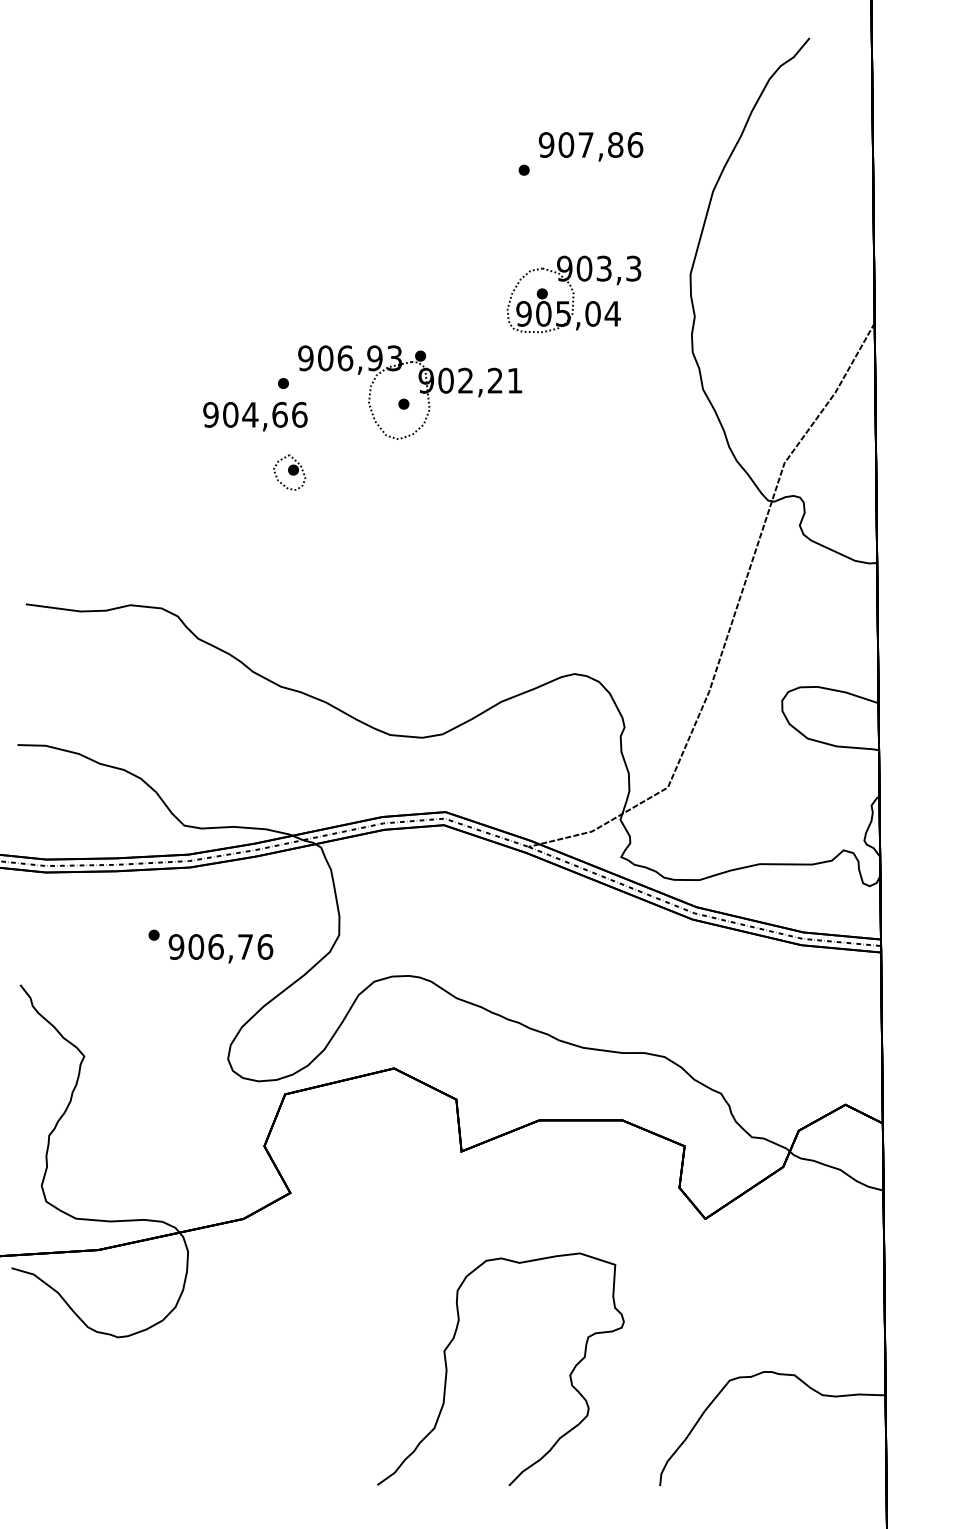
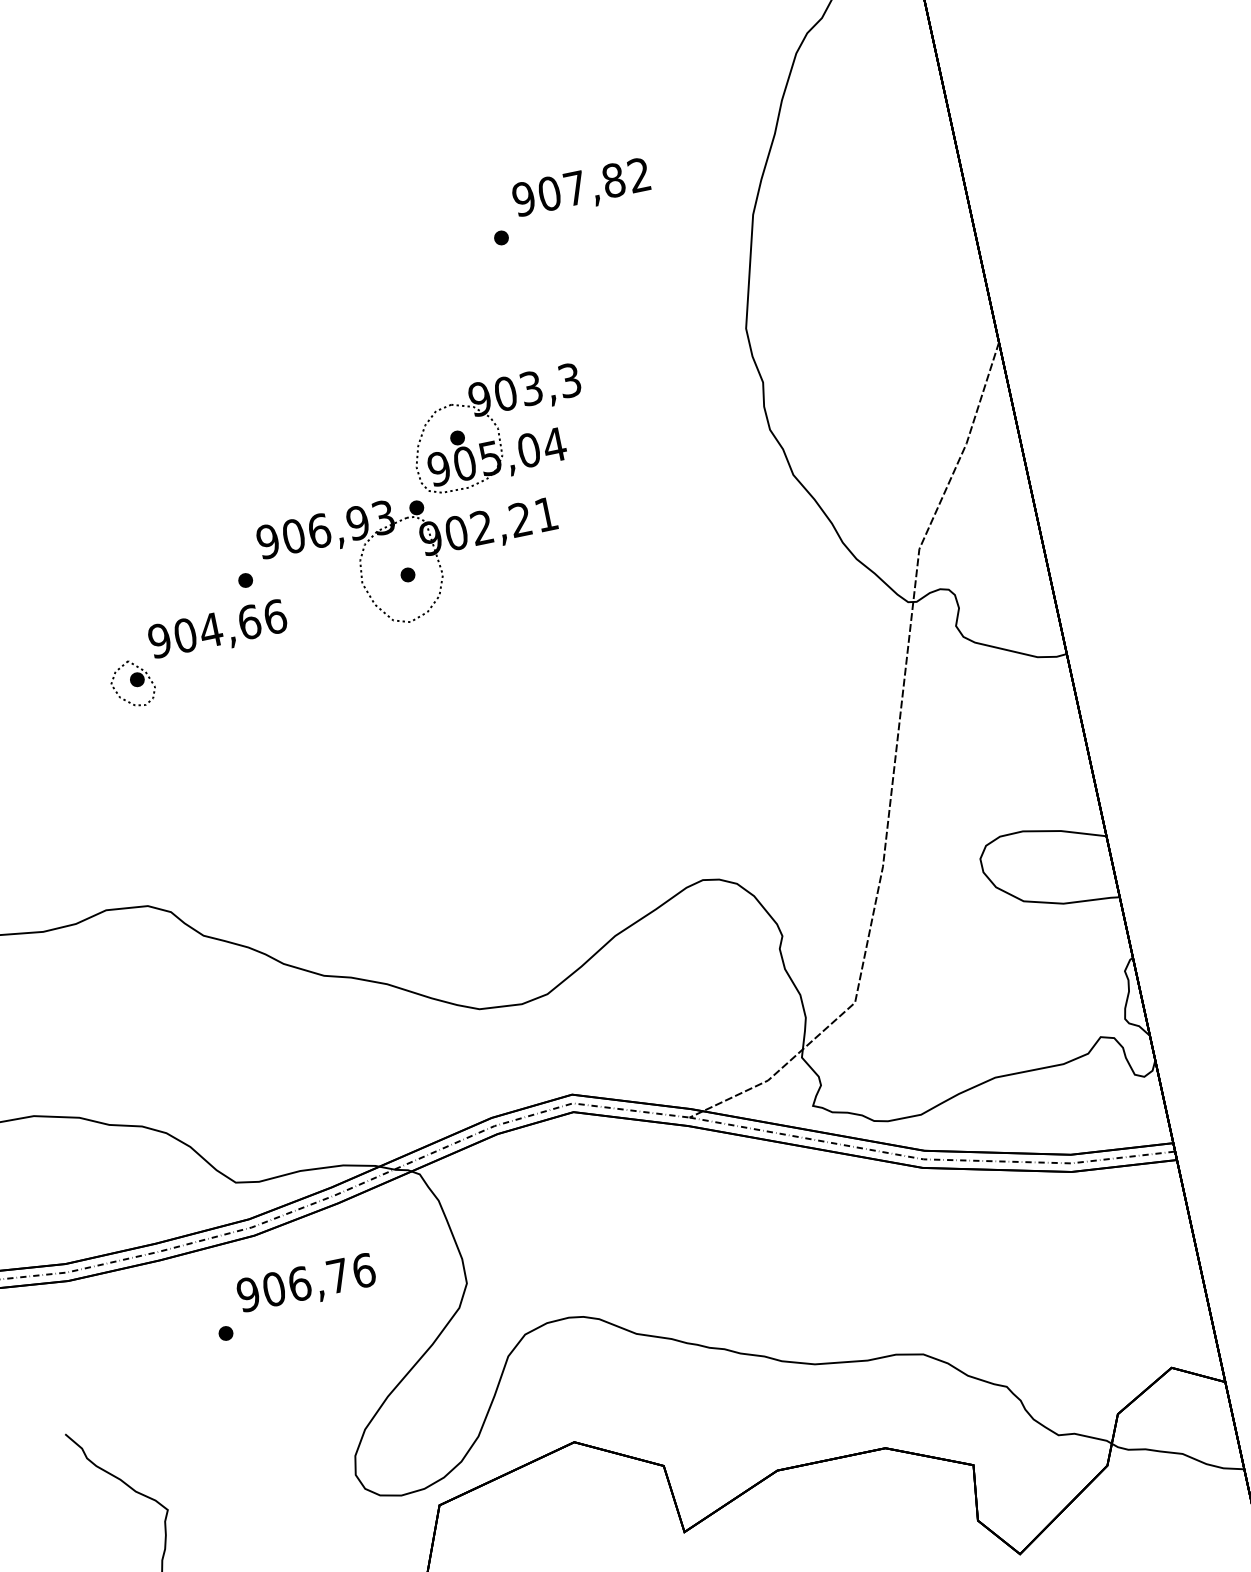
text: (635, 144) -> (639, 174), 907,86 -> 907,82
part: (573, 294) -> (498, 430), moved
part: (289, 472) -> (132, 683), moved
text: (220, 948) -> (306, 1284), moved

